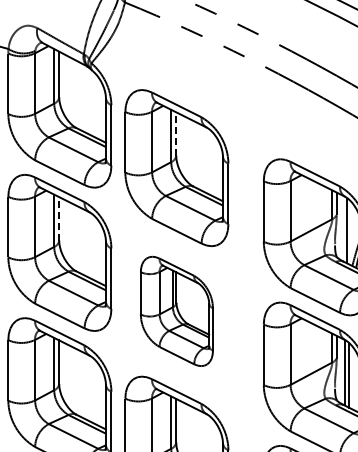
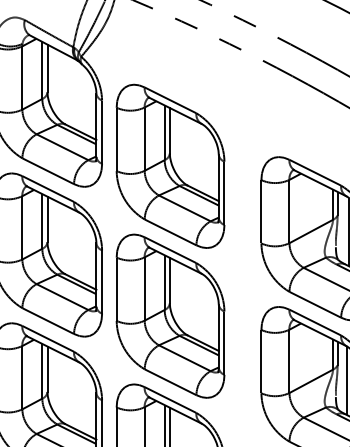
line: (176, 134) -> (170, 131), dashed -> solid
line: (59, 218) -> (47, 219), dashed -> solid
part: (176, 311) -> (170, 316), size x1.43

